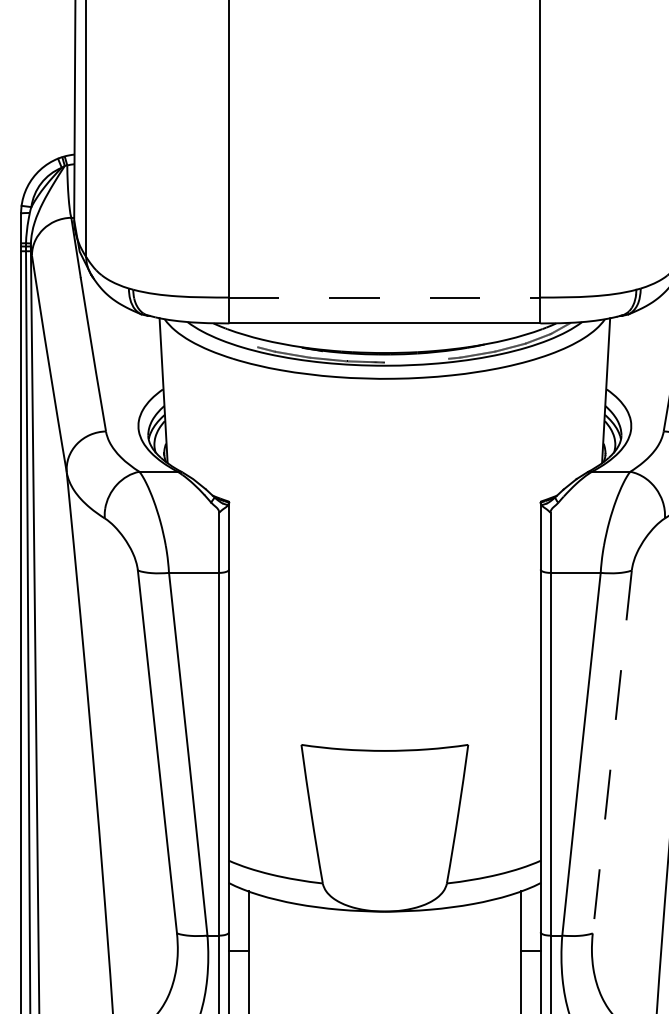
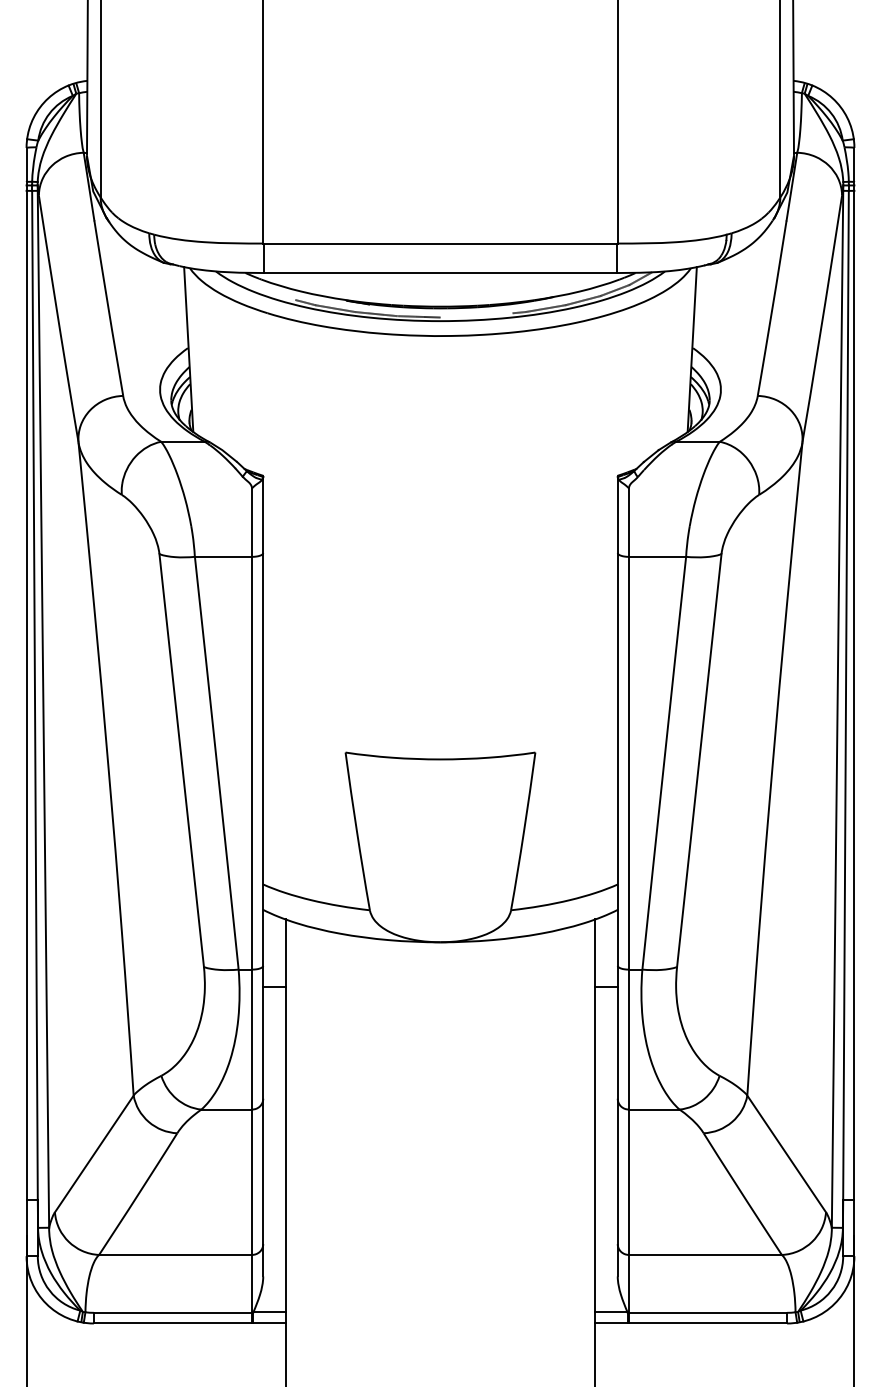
line: (384, 297) -> (440, 243), dashed -> solid
line: (612, 751) -> (699, 760), dashed -> solid

